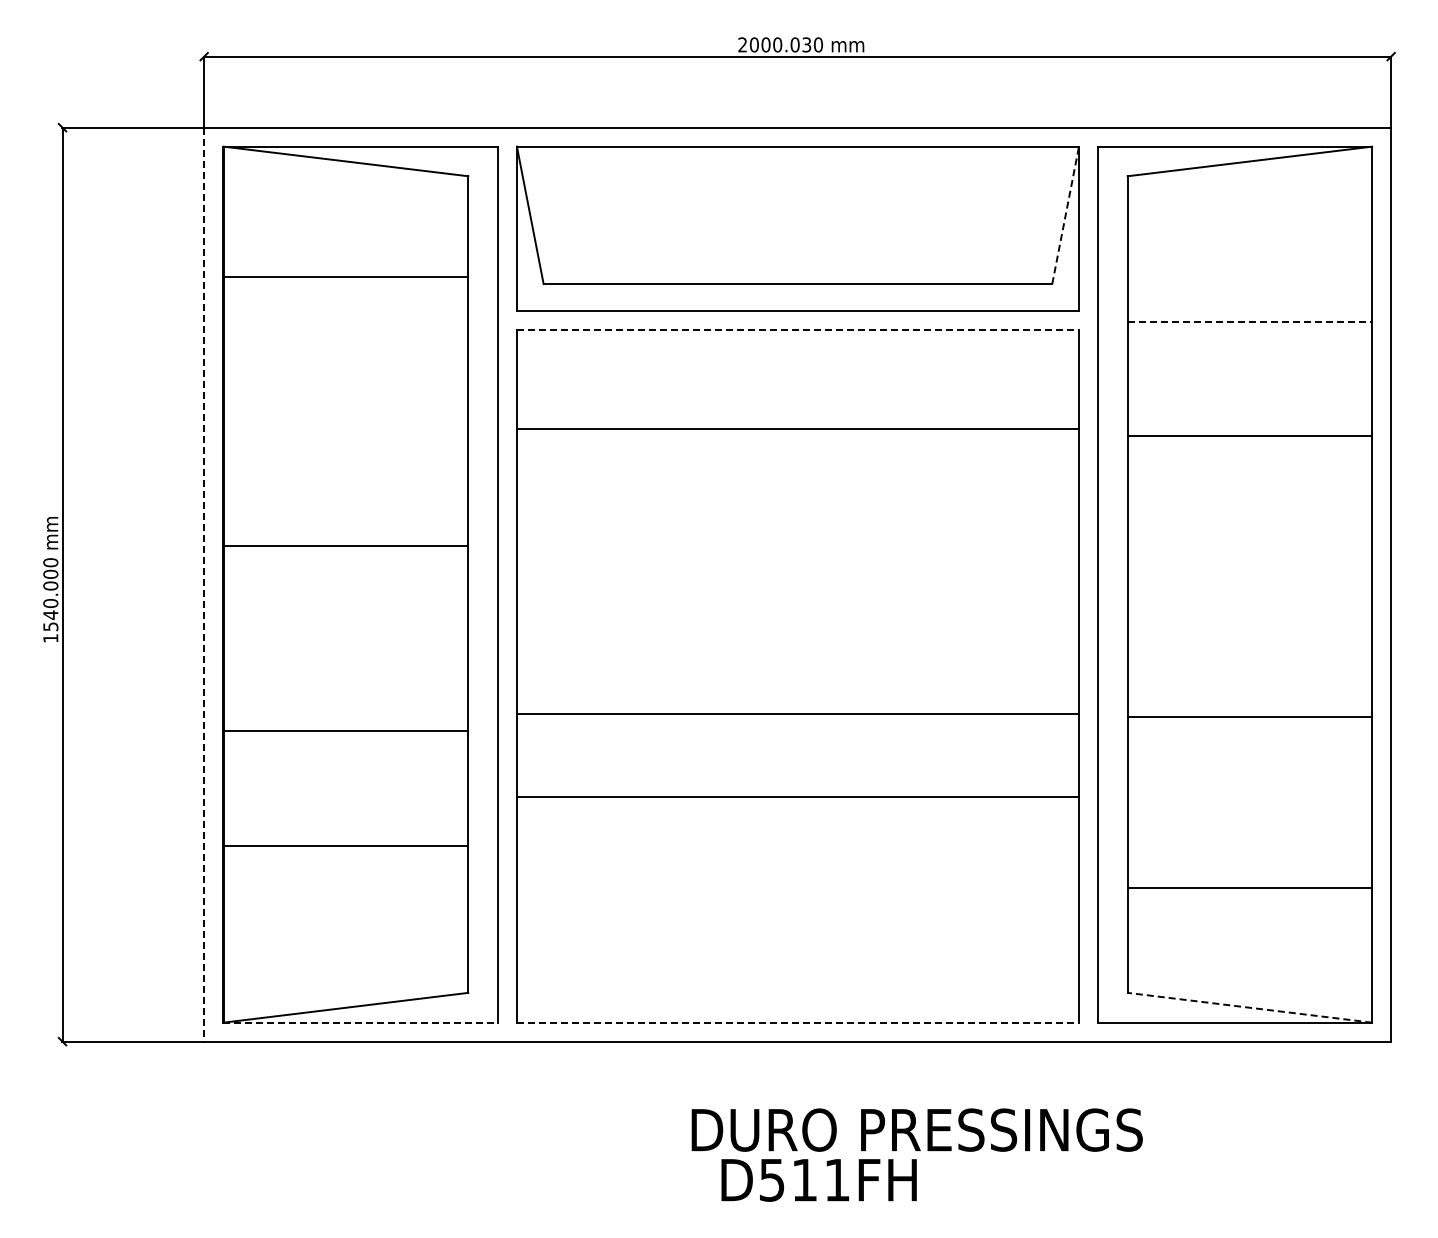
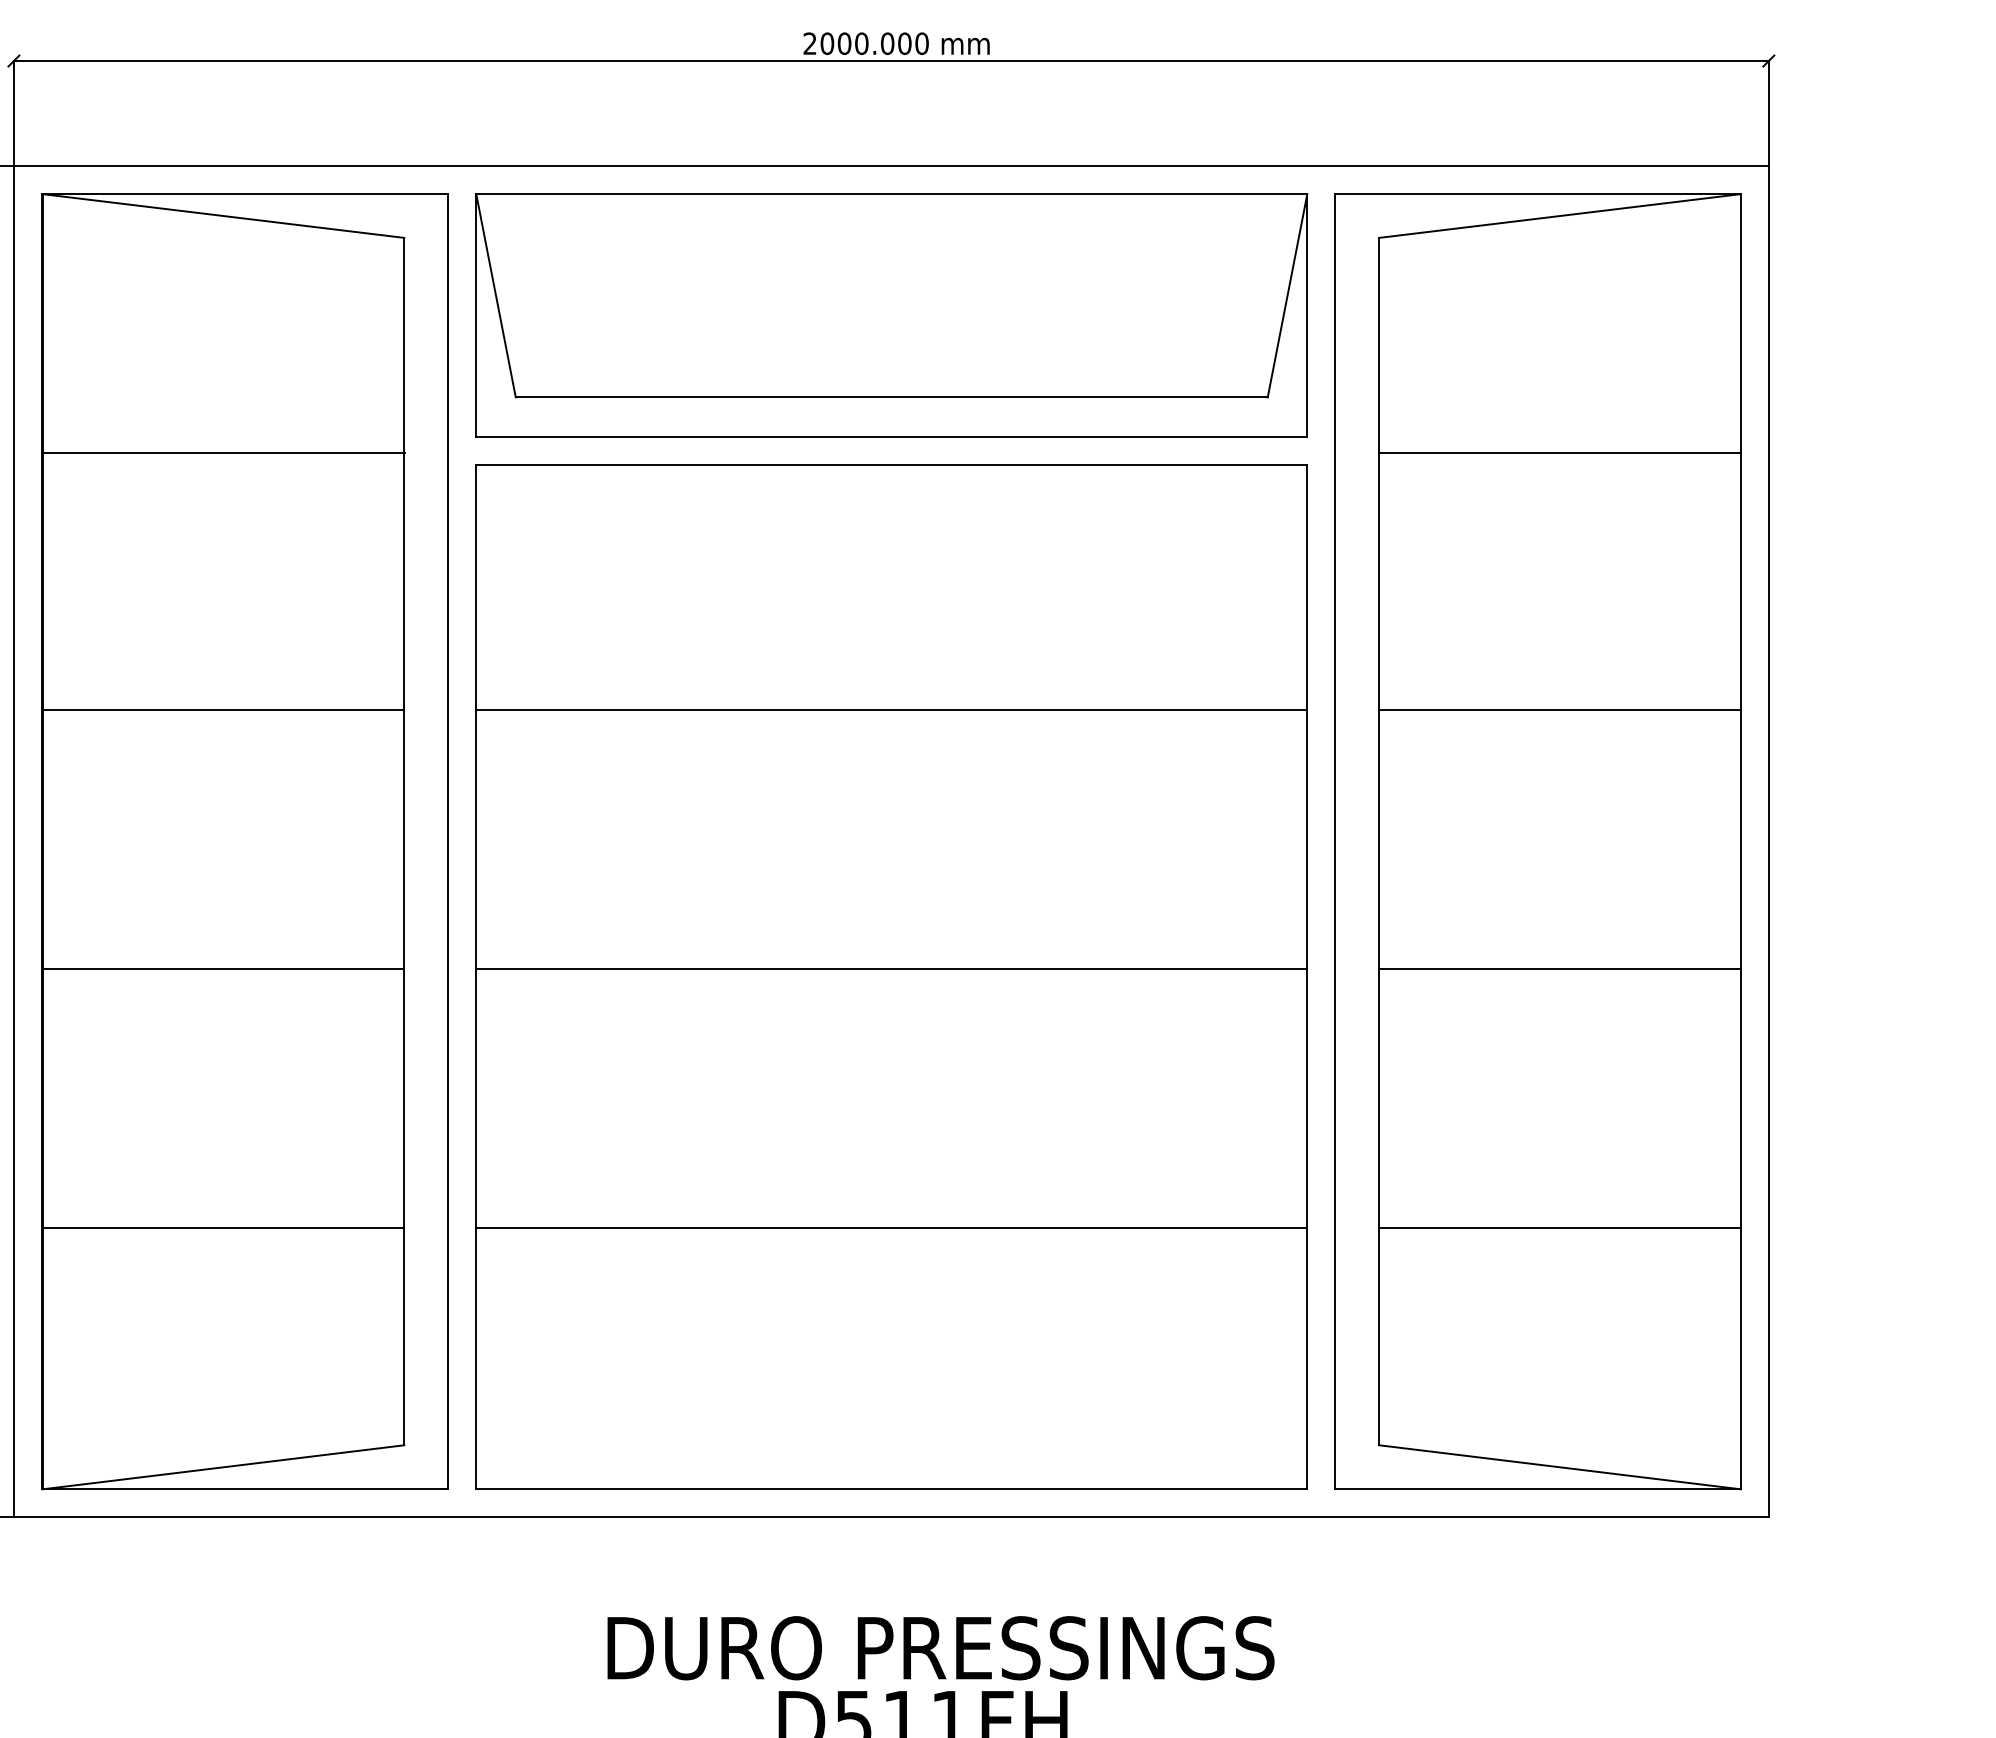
text: (806, 44) -> (904, 43), 2000.030 -> 2000.000
line: (1065, 214) -> (1287, 294), dashed -> solid
line: (345, 276) -> (222, 452), moved
line: (1250, 321) -> (1560, 452), dashed -> solid
line: (798, 330) -> (892, 465), dashed -> solid
line: (797, 428) -> (891, 709), moved
line: (1249, 435) -> (1559, 709), moved
line: (345, 545) -> (222, 709), moved
line: (204, 584) -> (14, 841), dashed -> solid
line: (797, 713) -> (891, 968), moved
line: (1249, 716) -> (1559, 968), moved
line: (345, 730) -> (222, 968), moved
line: (797, 797) -> (891, 1228), moved
line: (1249, 888) -> (1559, 1228), moved
line: (1249, 1007) -> (1559, 1466), dashed -> solid
line: (361, 1022) -> (246, 1489), dashed -> solid
line: (798, 1022) -> (892, 1489), dashed -> solid
text: (916, 1129) -> (939, 1647), moved

